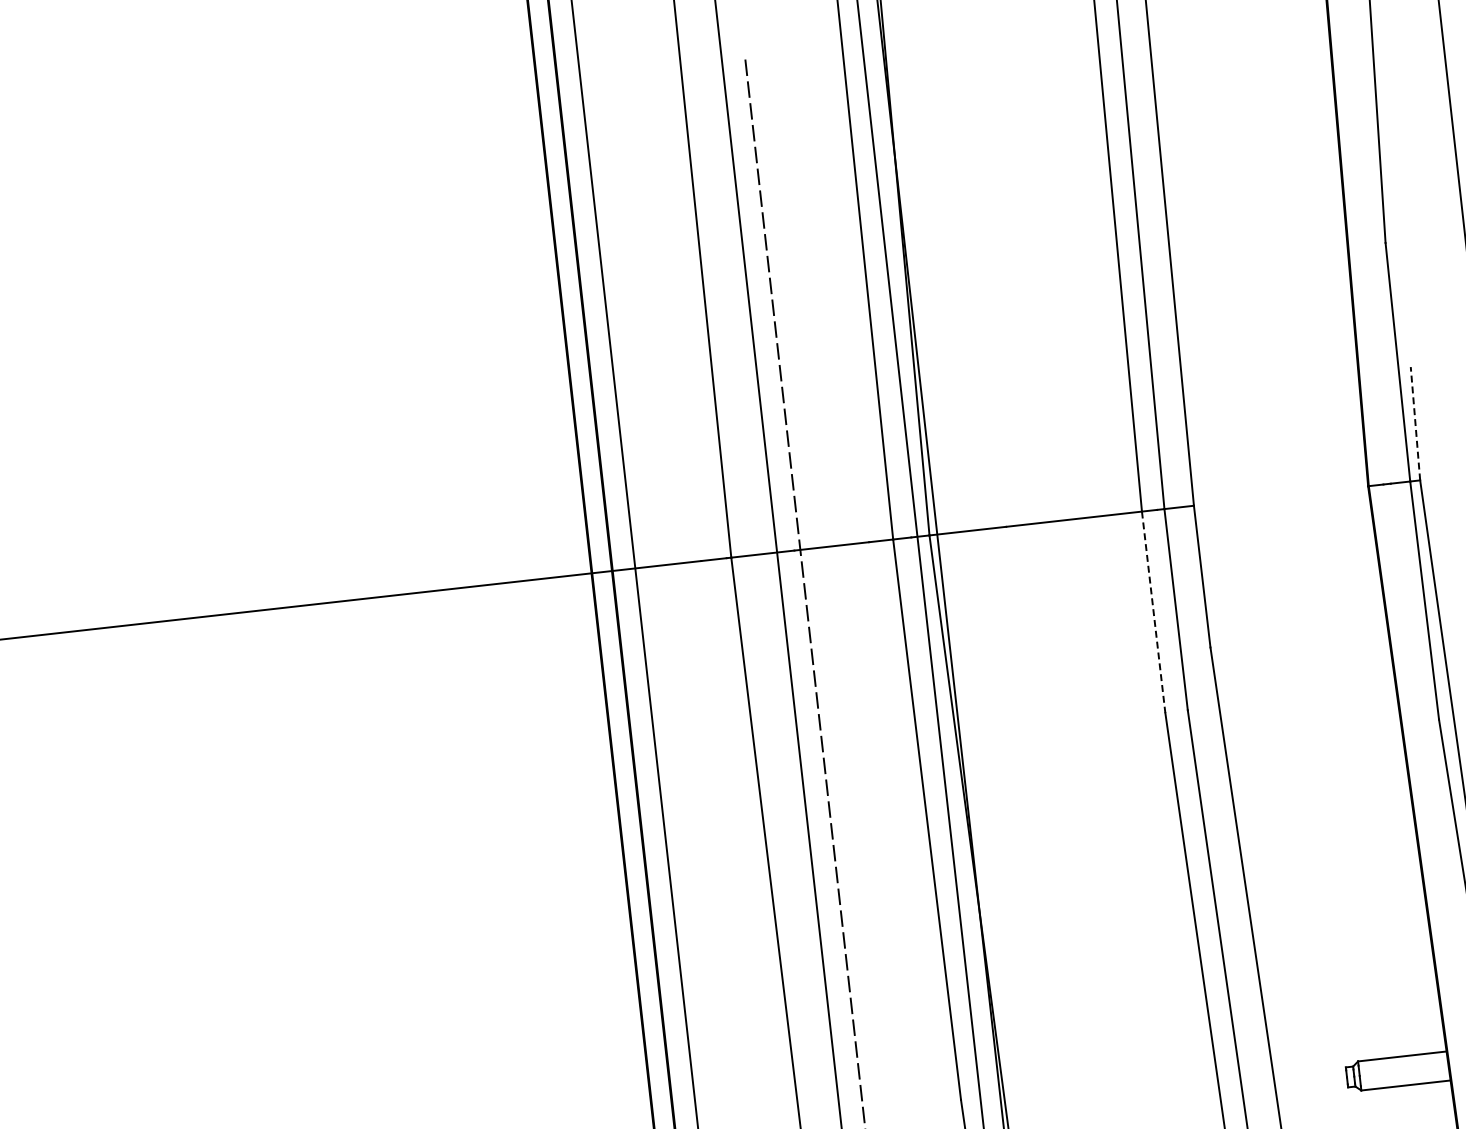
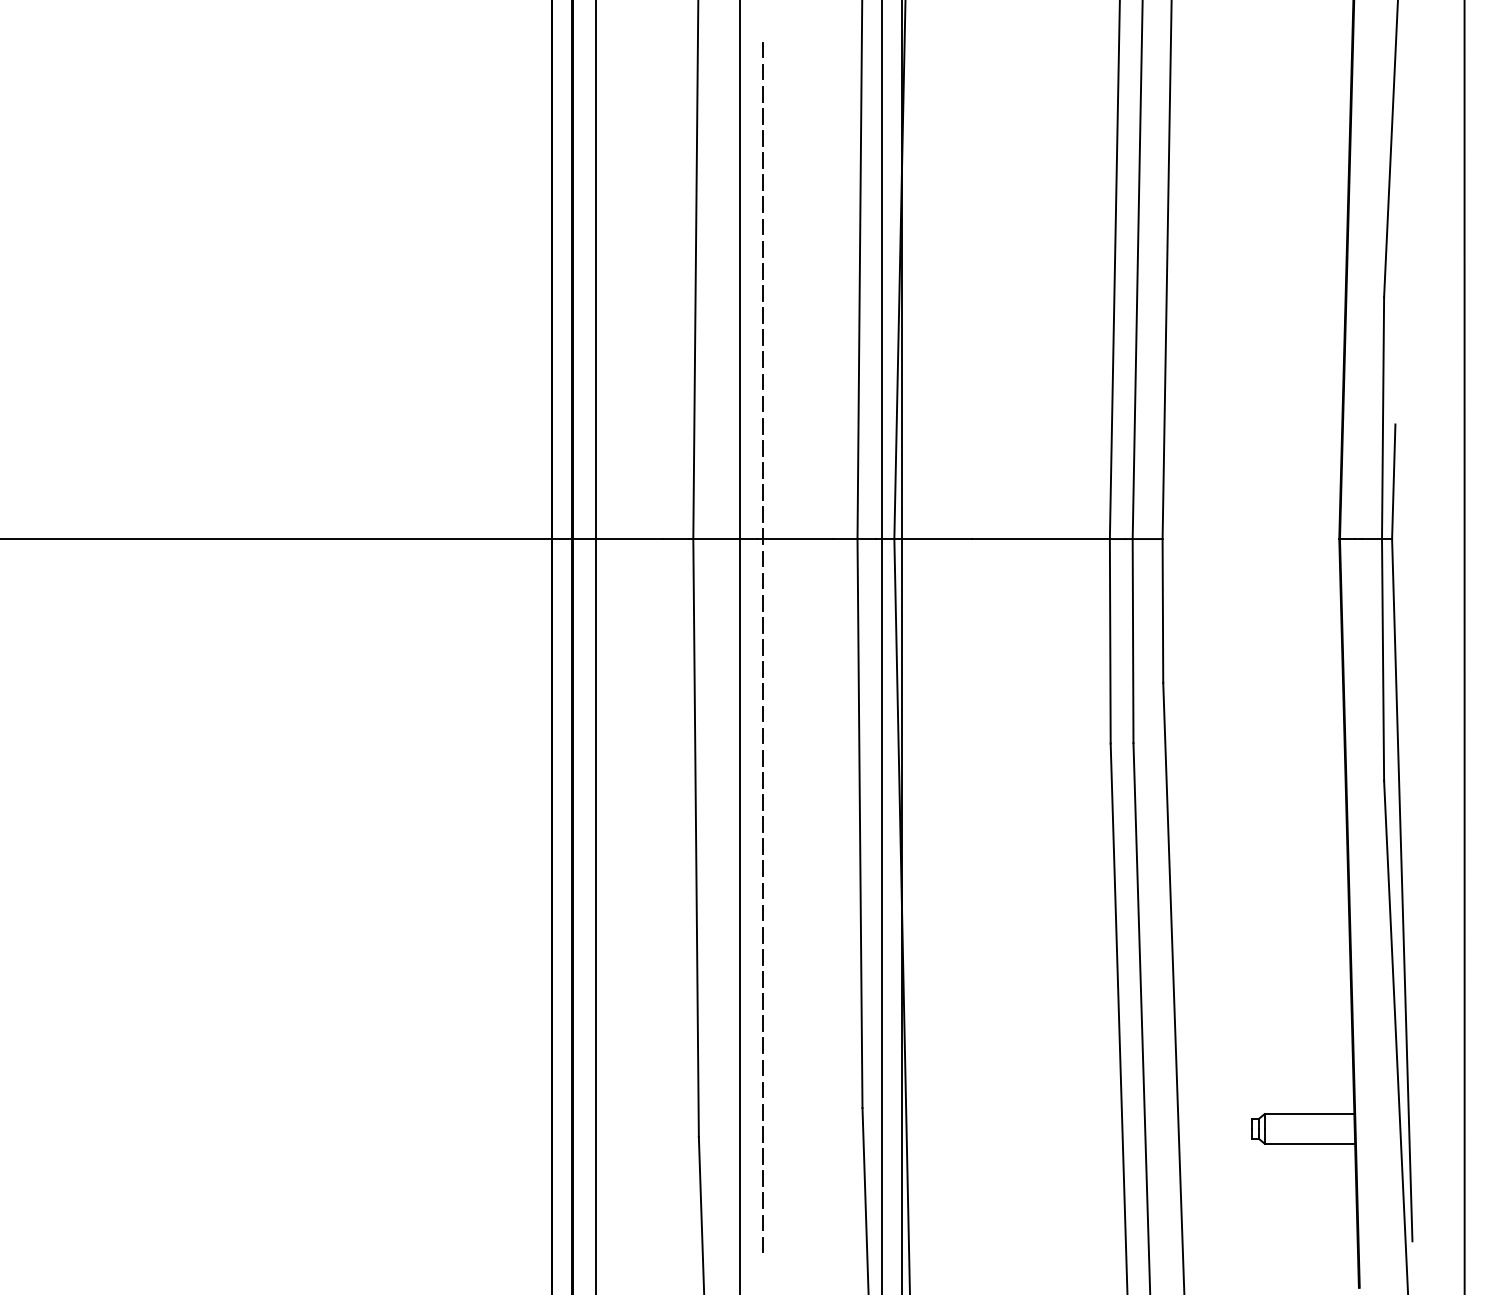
line: (1415, 423) -> (1393, 481), dashed -> solid
line: (1153, 612) -> (1110, 641), dashed -> solid

